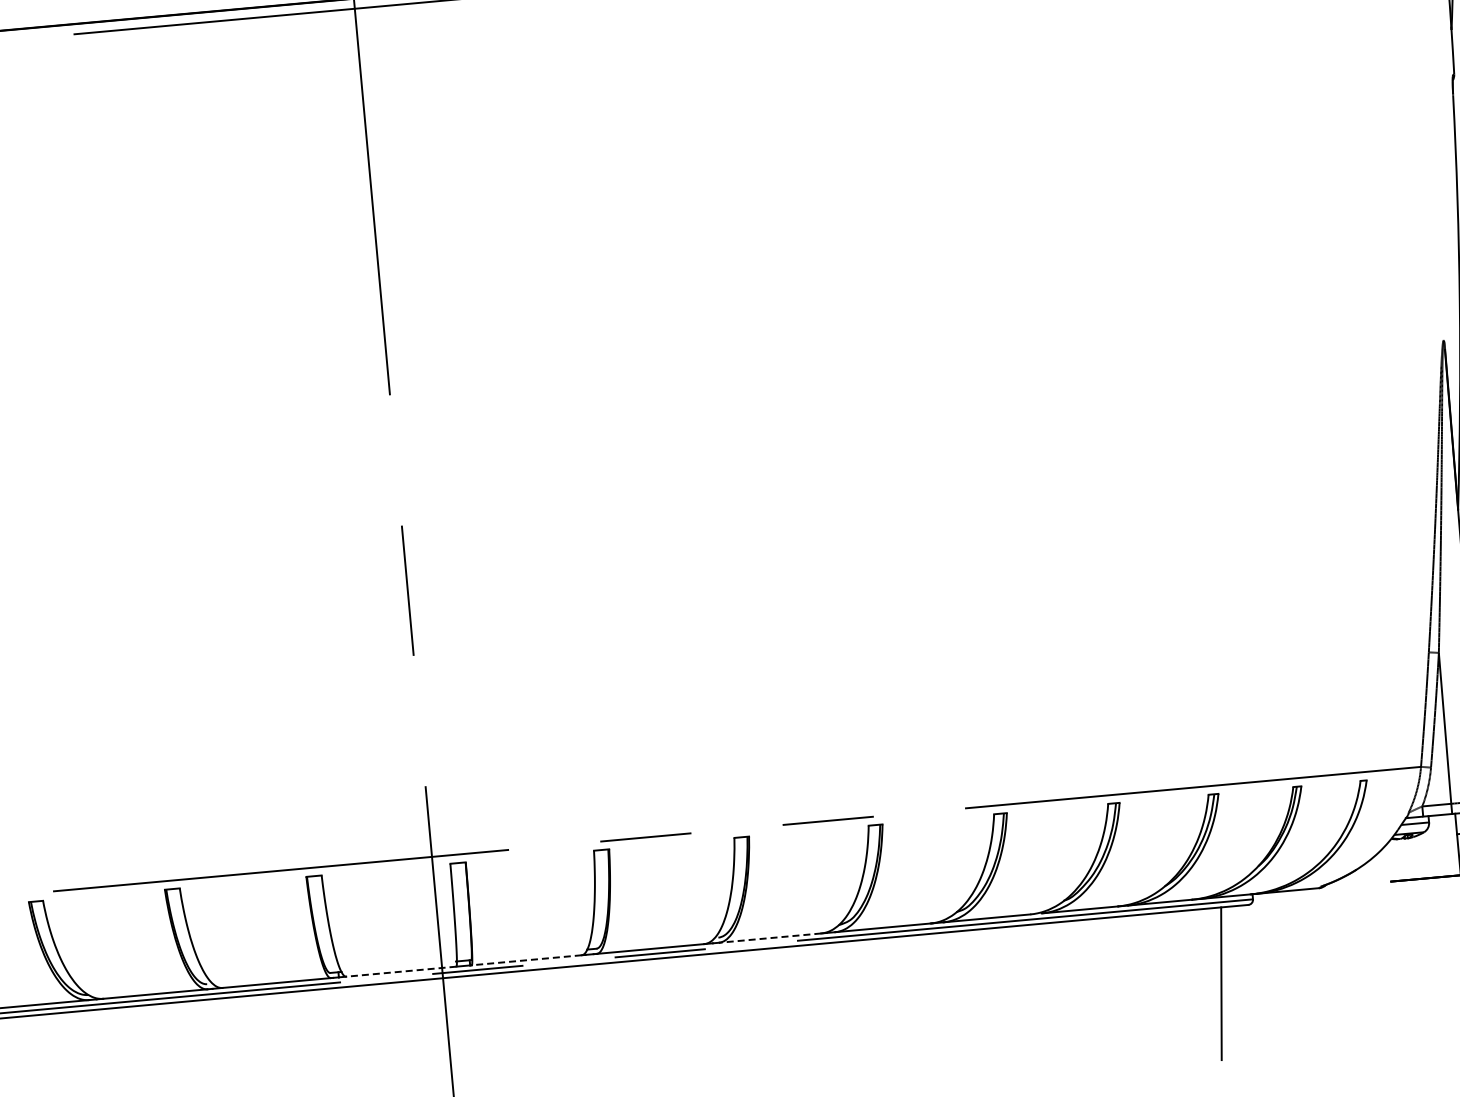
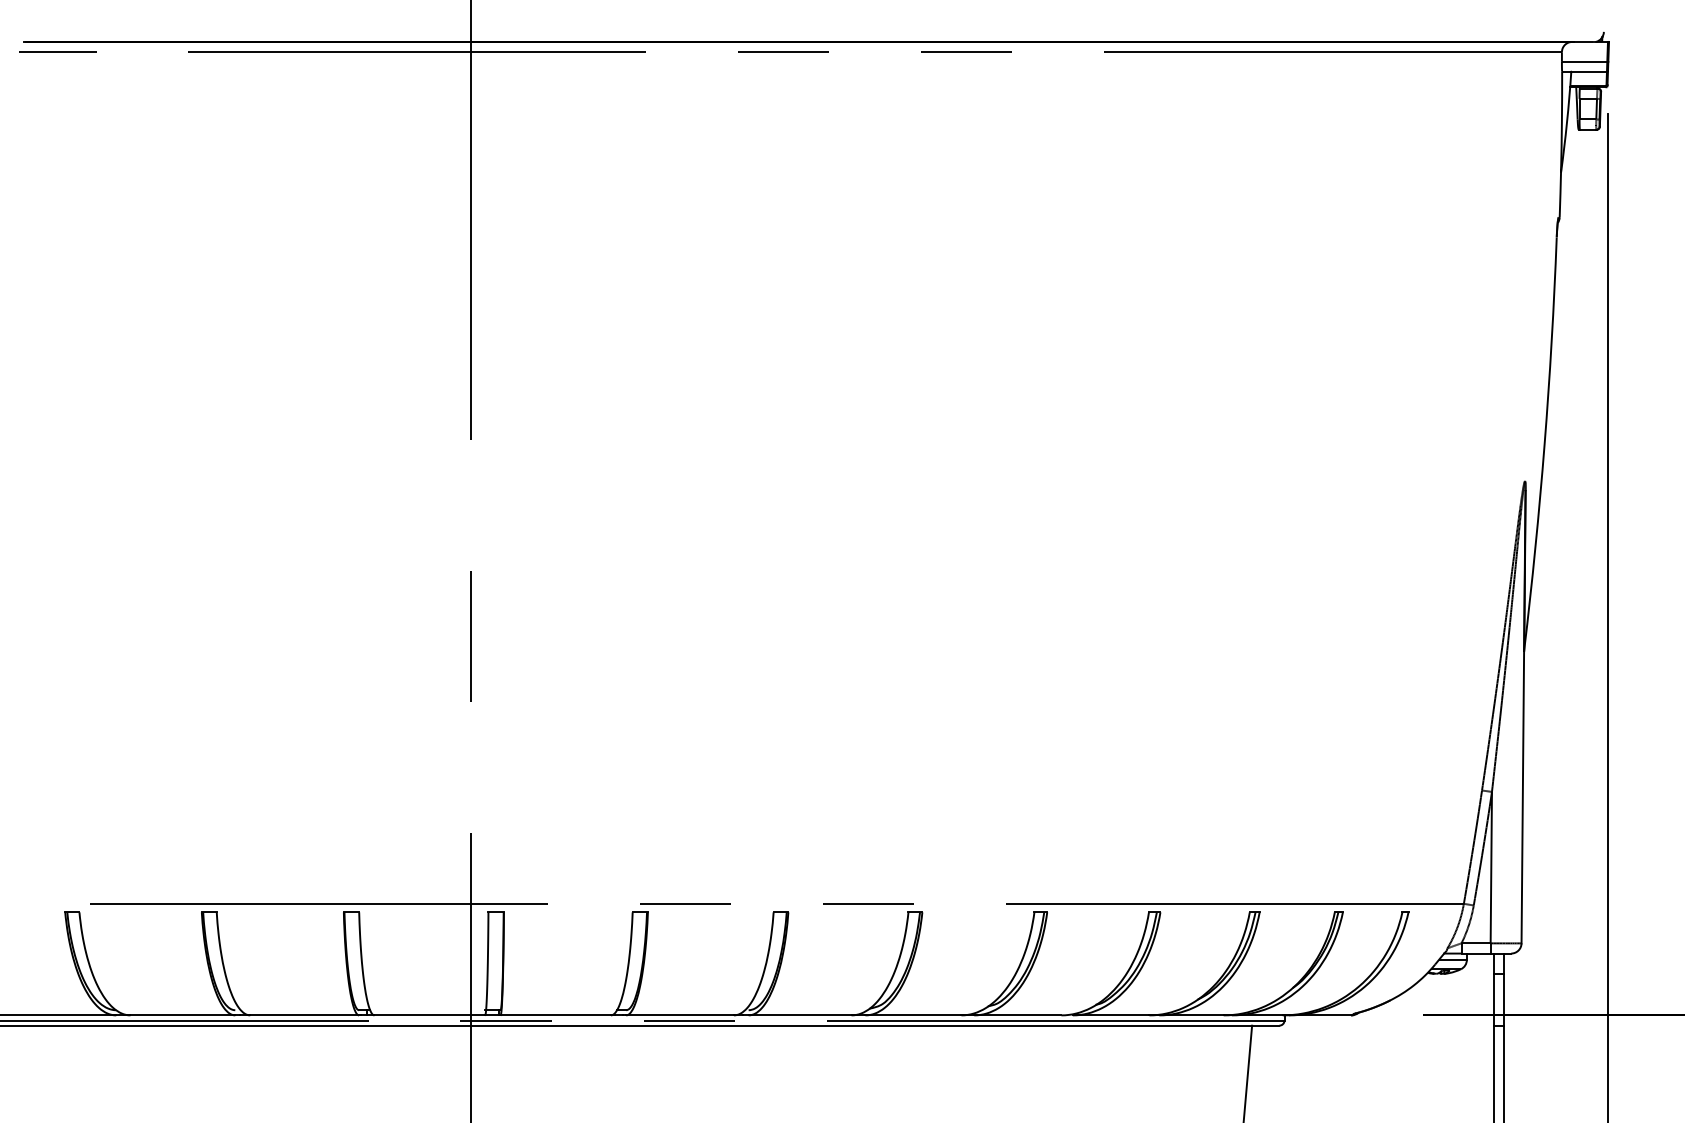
line: (769, 938) -> (799, 1015), dashed -> solid
line: (526, 960) -> (555, 1015), dashed -> solid
line: (401, 971) -> (429, 1015), dashed -> solid

